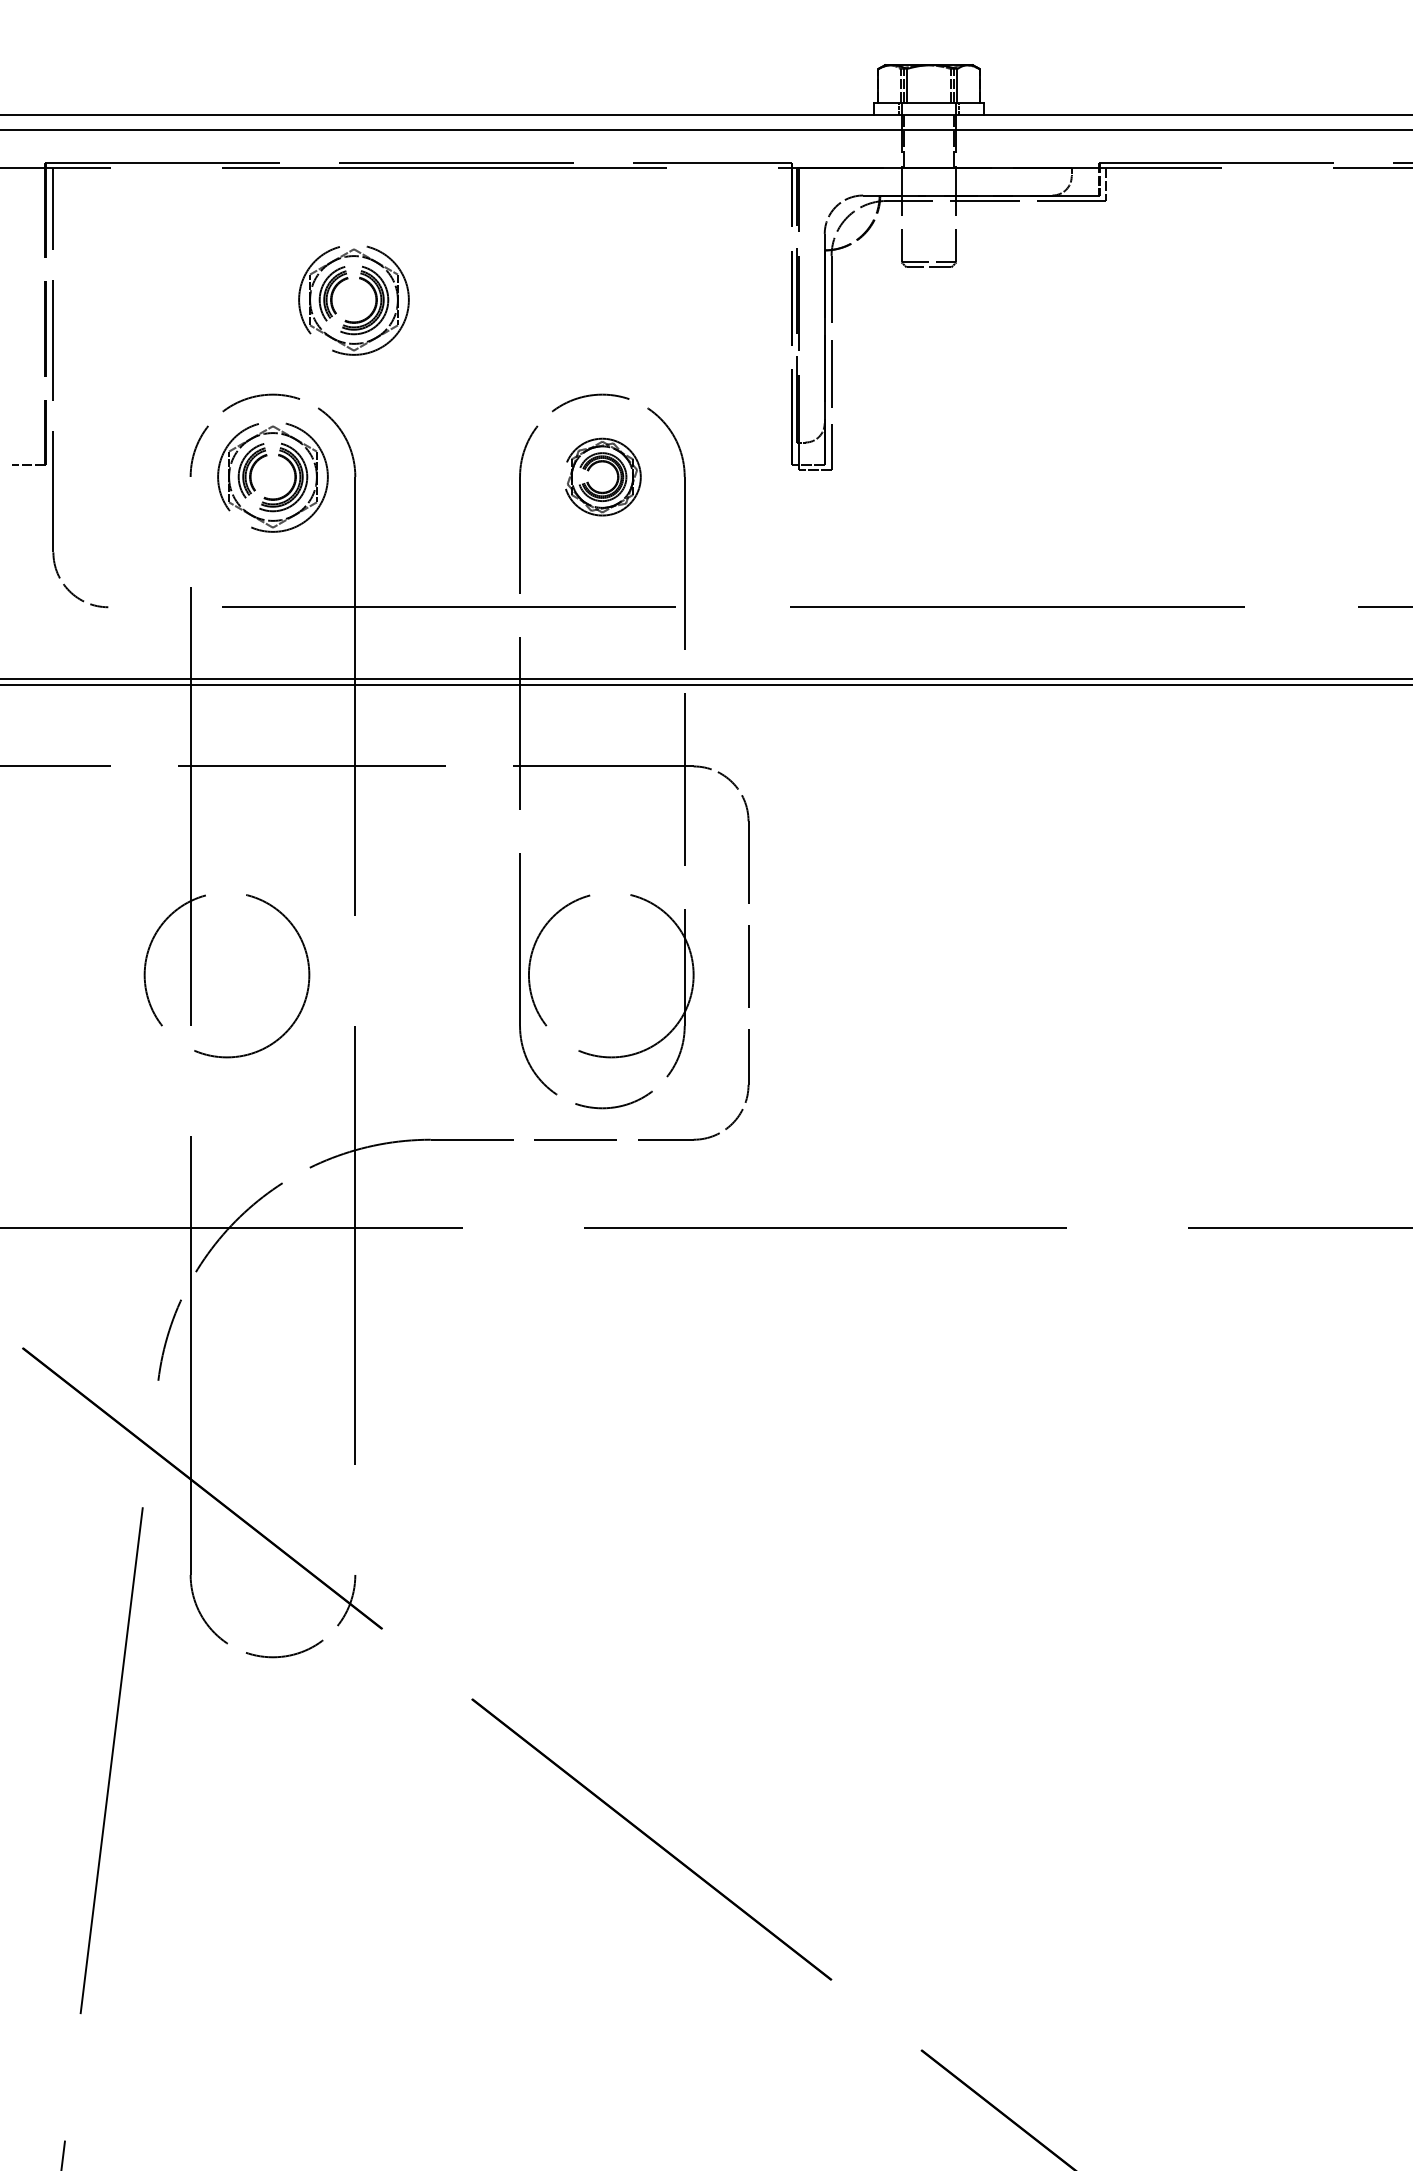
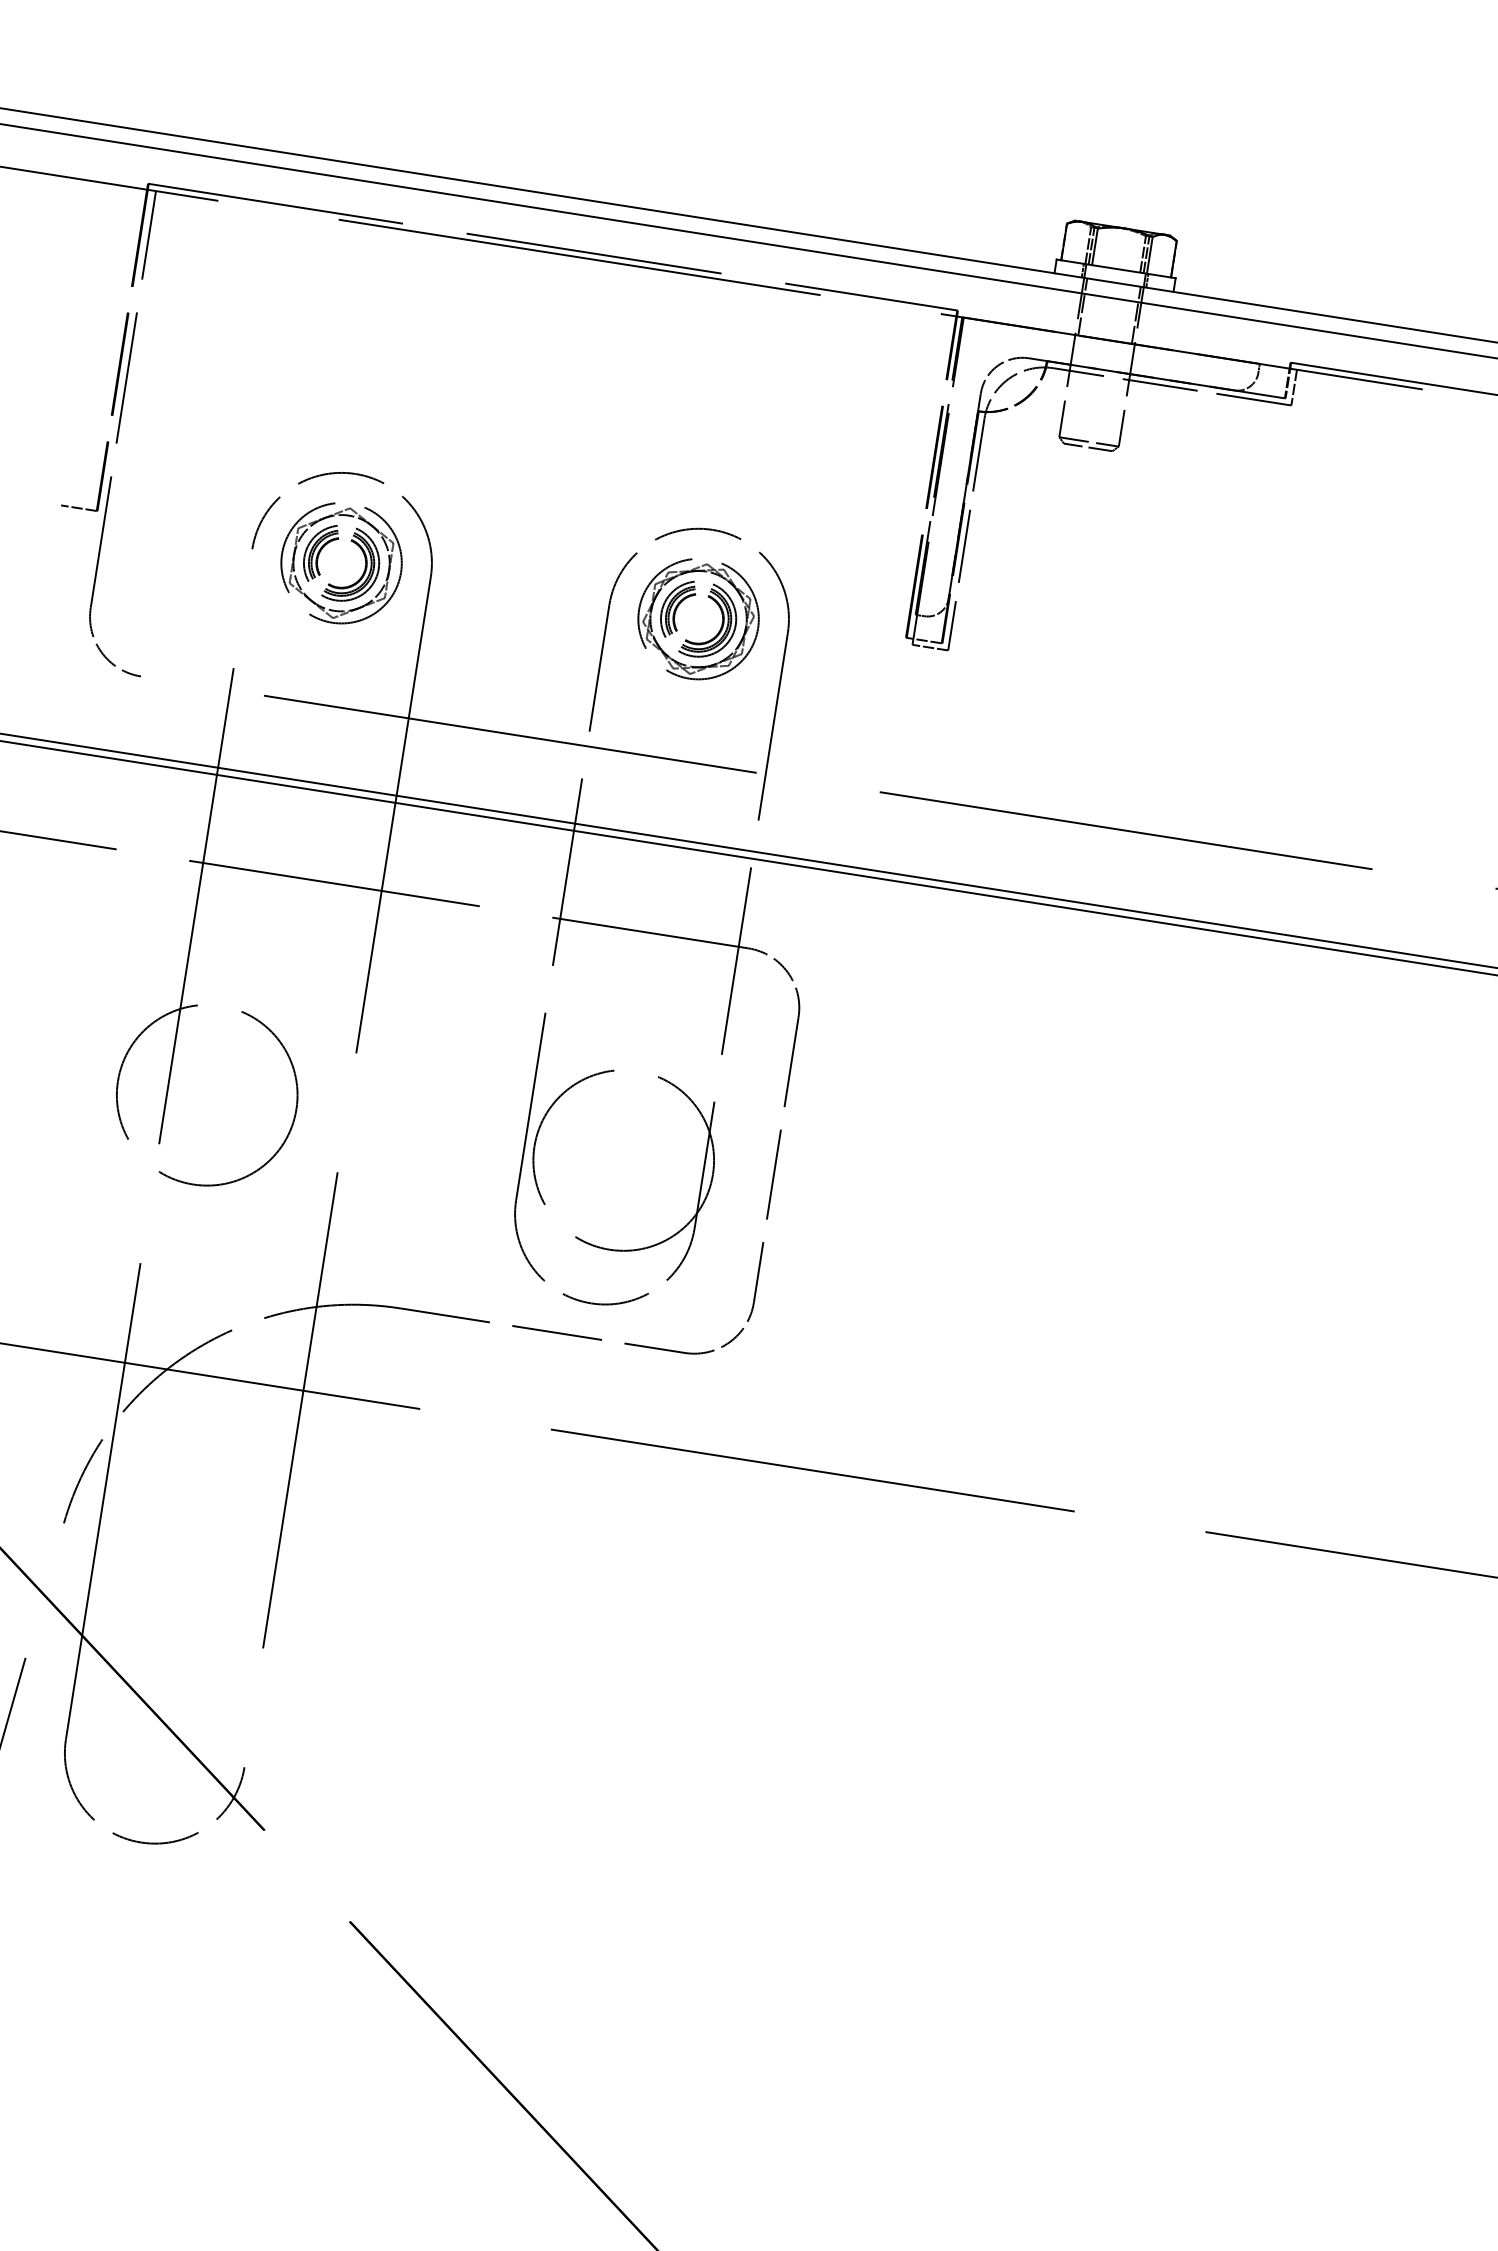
part: (335, 310) -> (437, 393), removed
part: (602, 477) -> (698, 619), size x1.43

